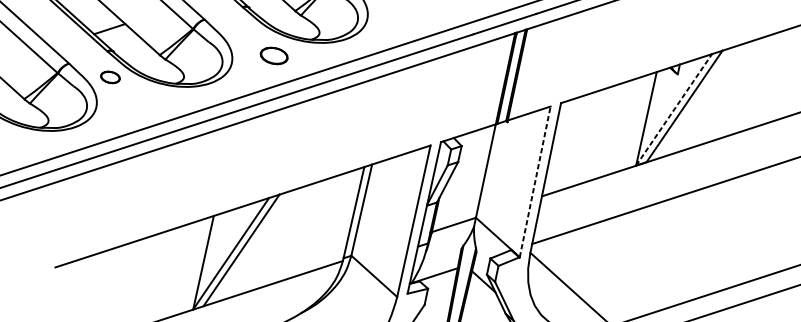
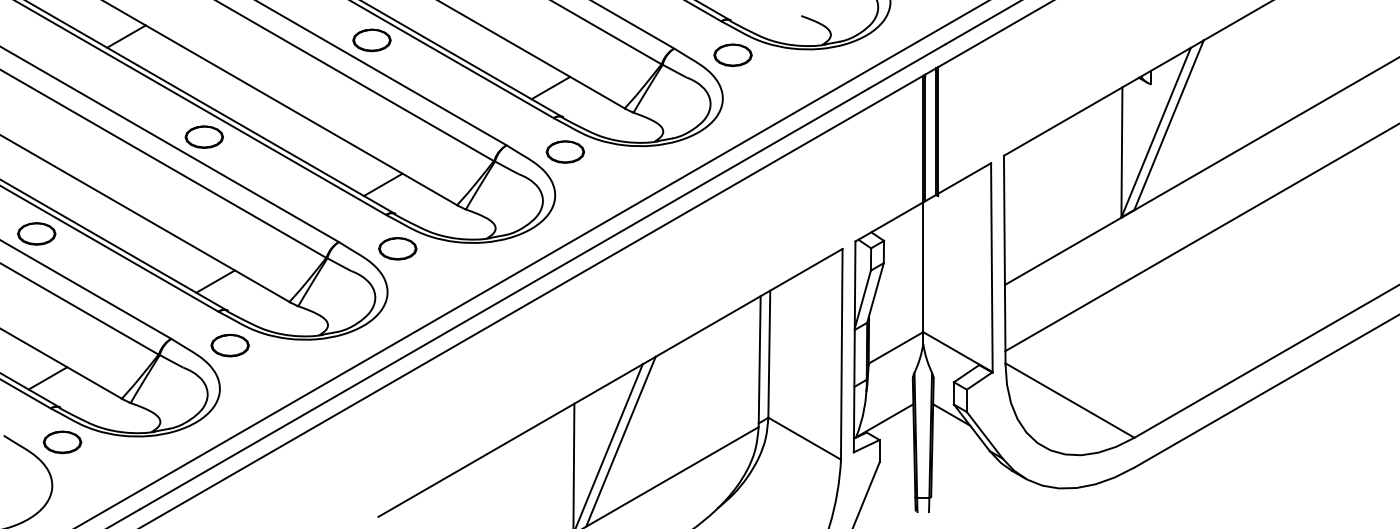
part: (274, 55) -> (565, 151), moved
part: (110, 77) -> (397, 248), size x1.43
line: (674, 109) -> (1156, 132), dashed -> solid
line: (534, 181) -> (991, 267), dashed -> solid

